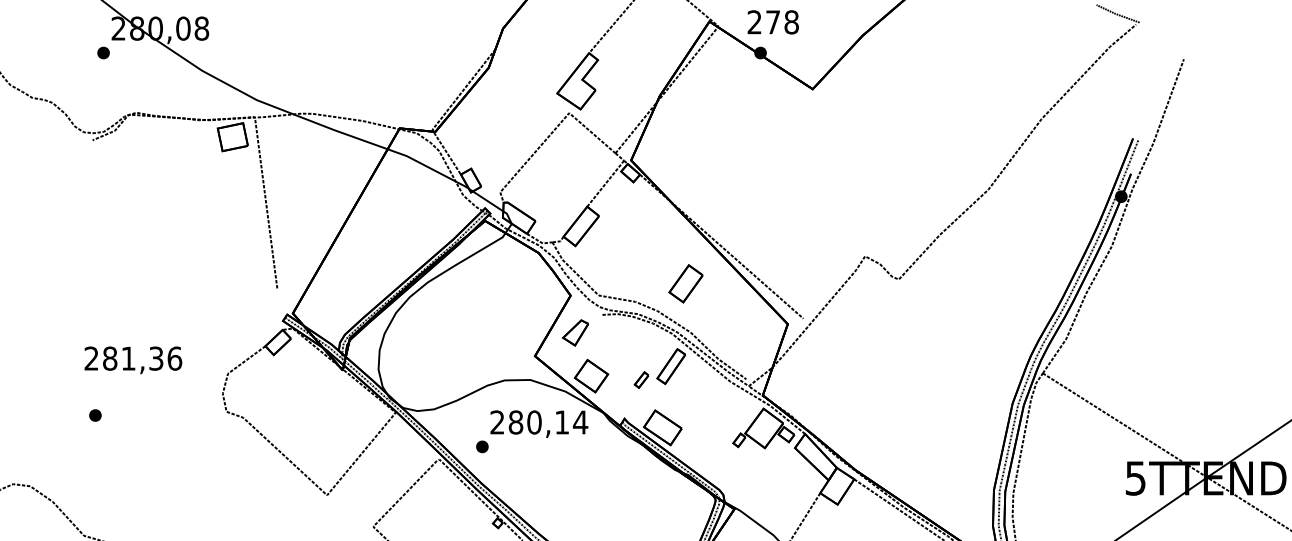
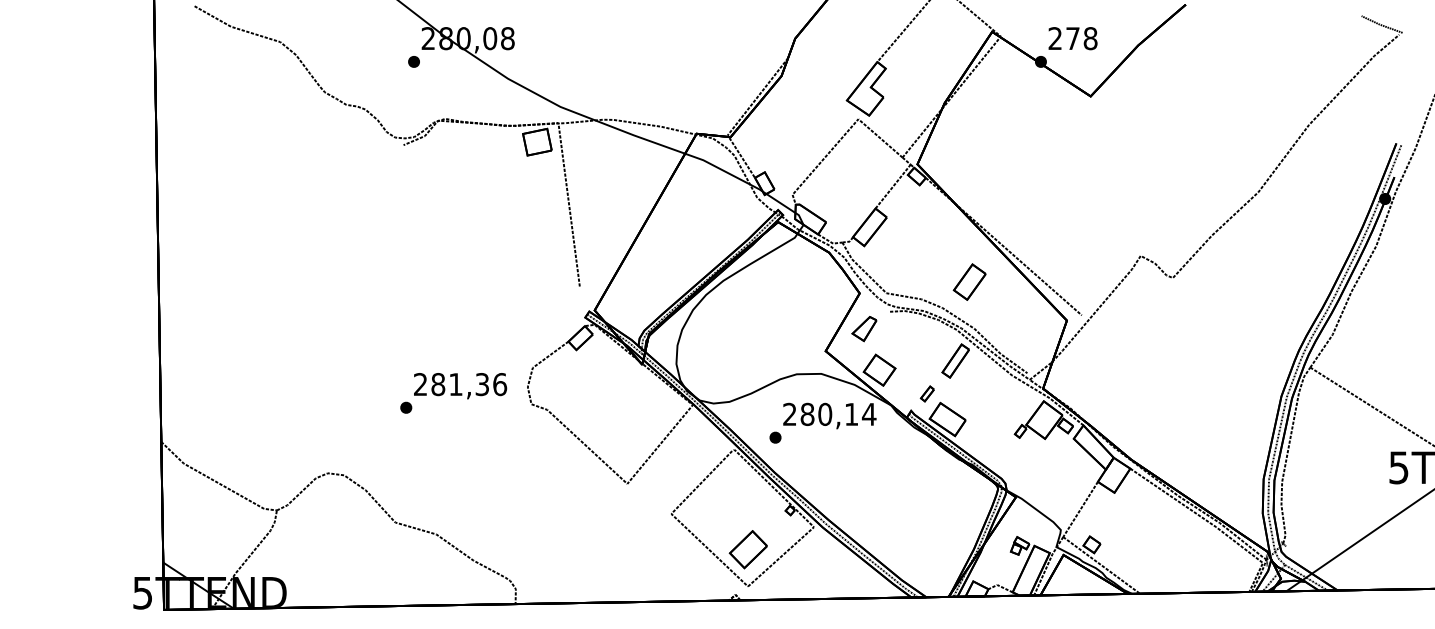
text: (772, 22) -> (1072, 38), moved
text: (133, 360) -> (460, 386), moved
part: (640, 379) -> (926, 393), moved

